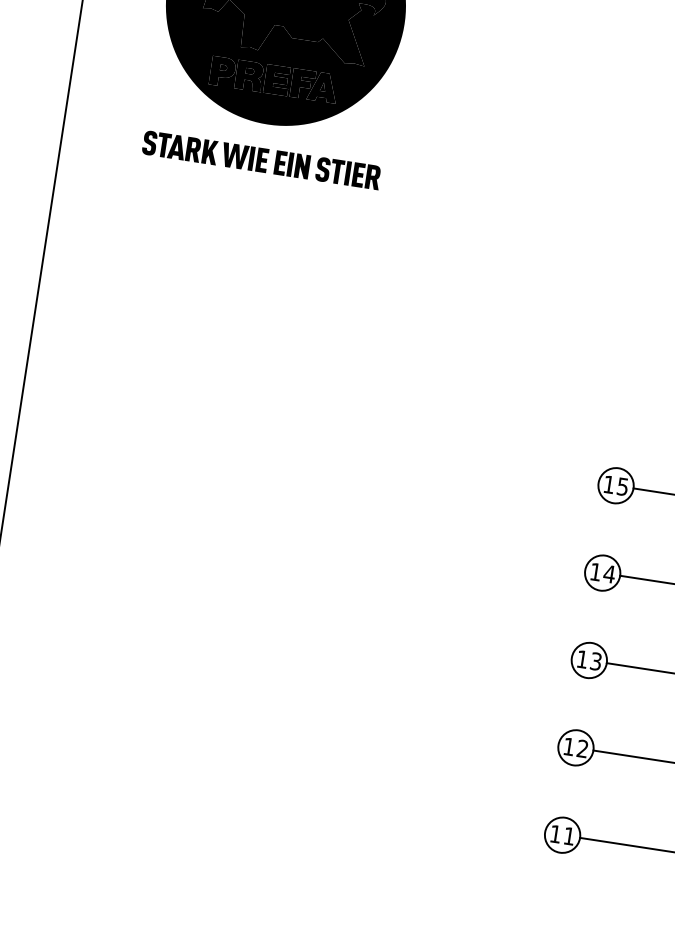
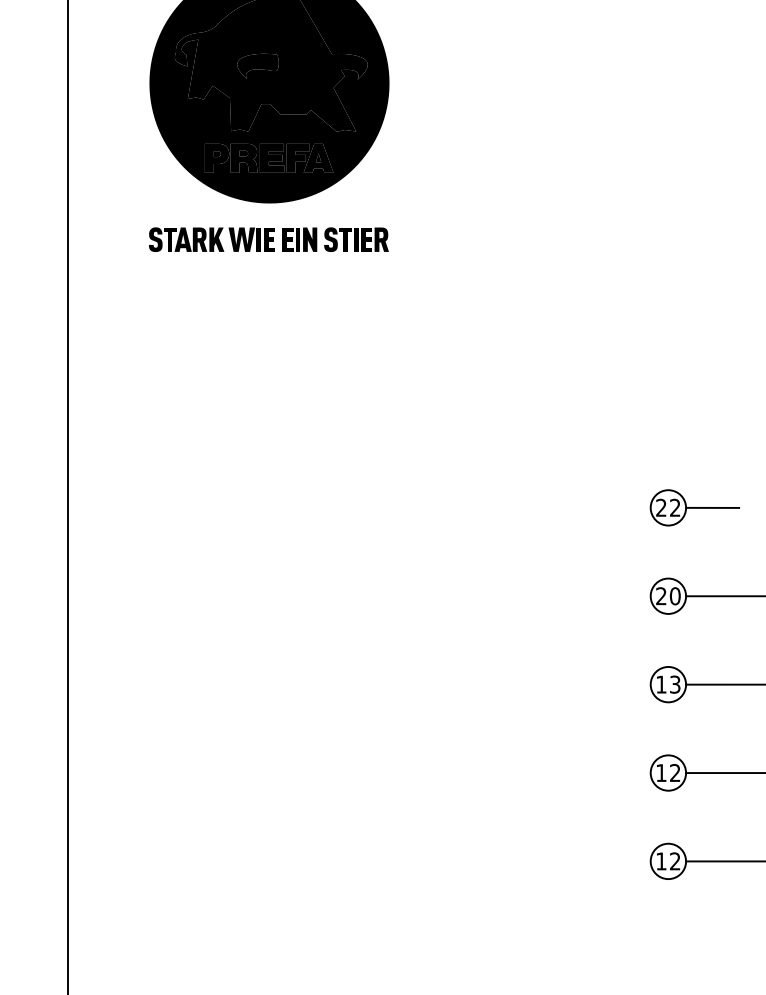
text: (616, 485) -> (668, 507), 15 -> 22
text: (602, 573) -> (668, 596), 14 -> 20
text: (569, 836) -> (675, 861), 11 -> 12

